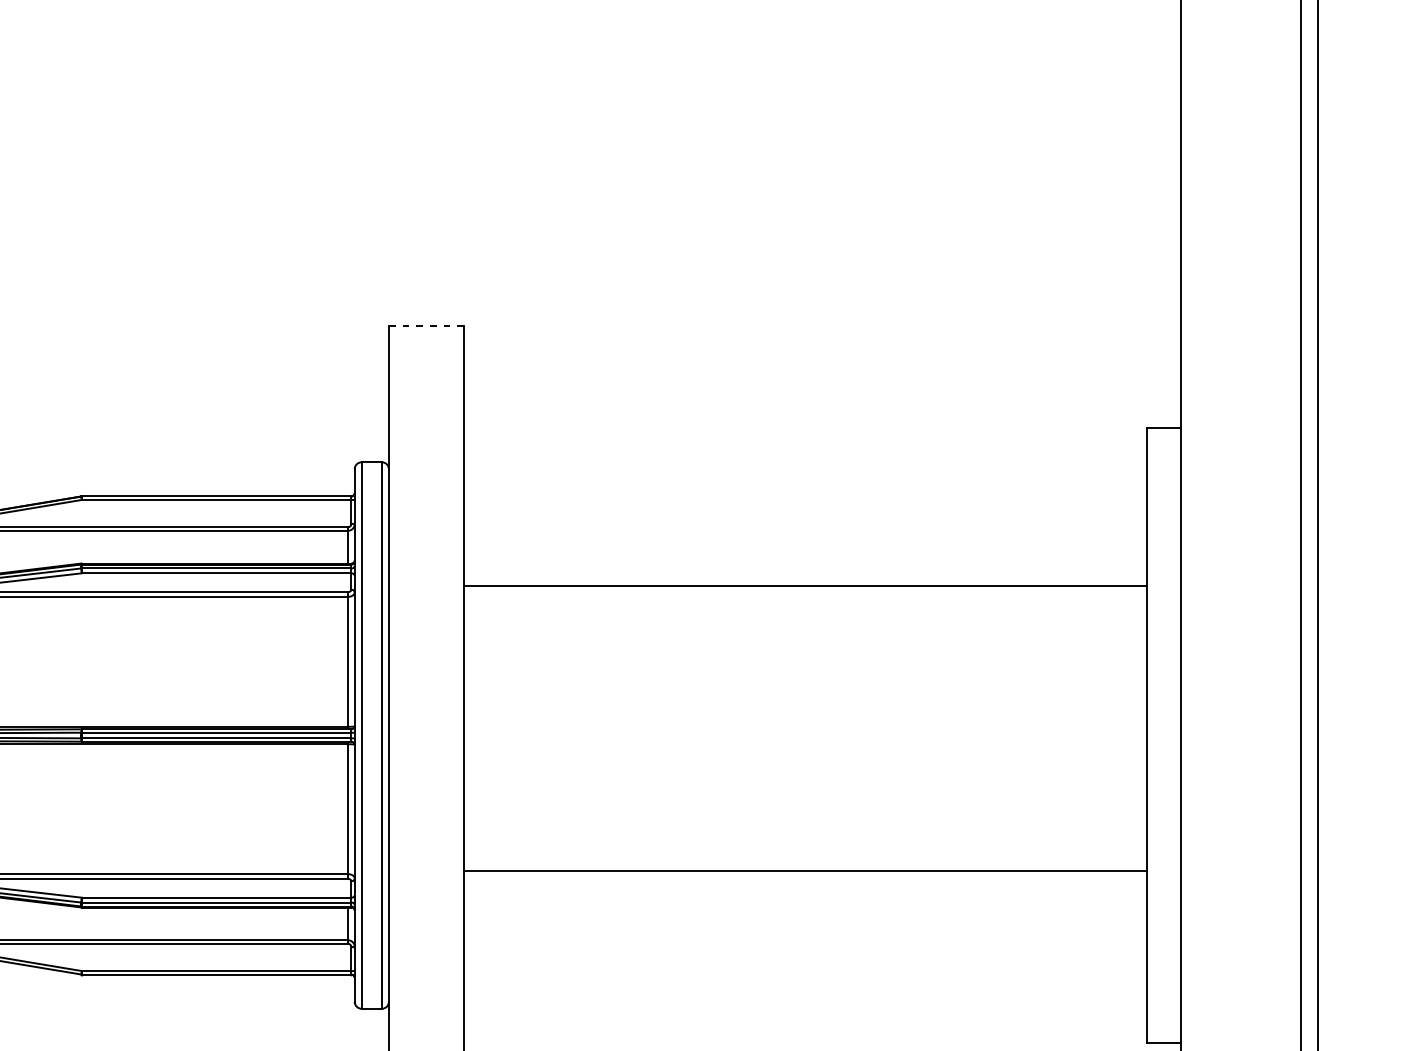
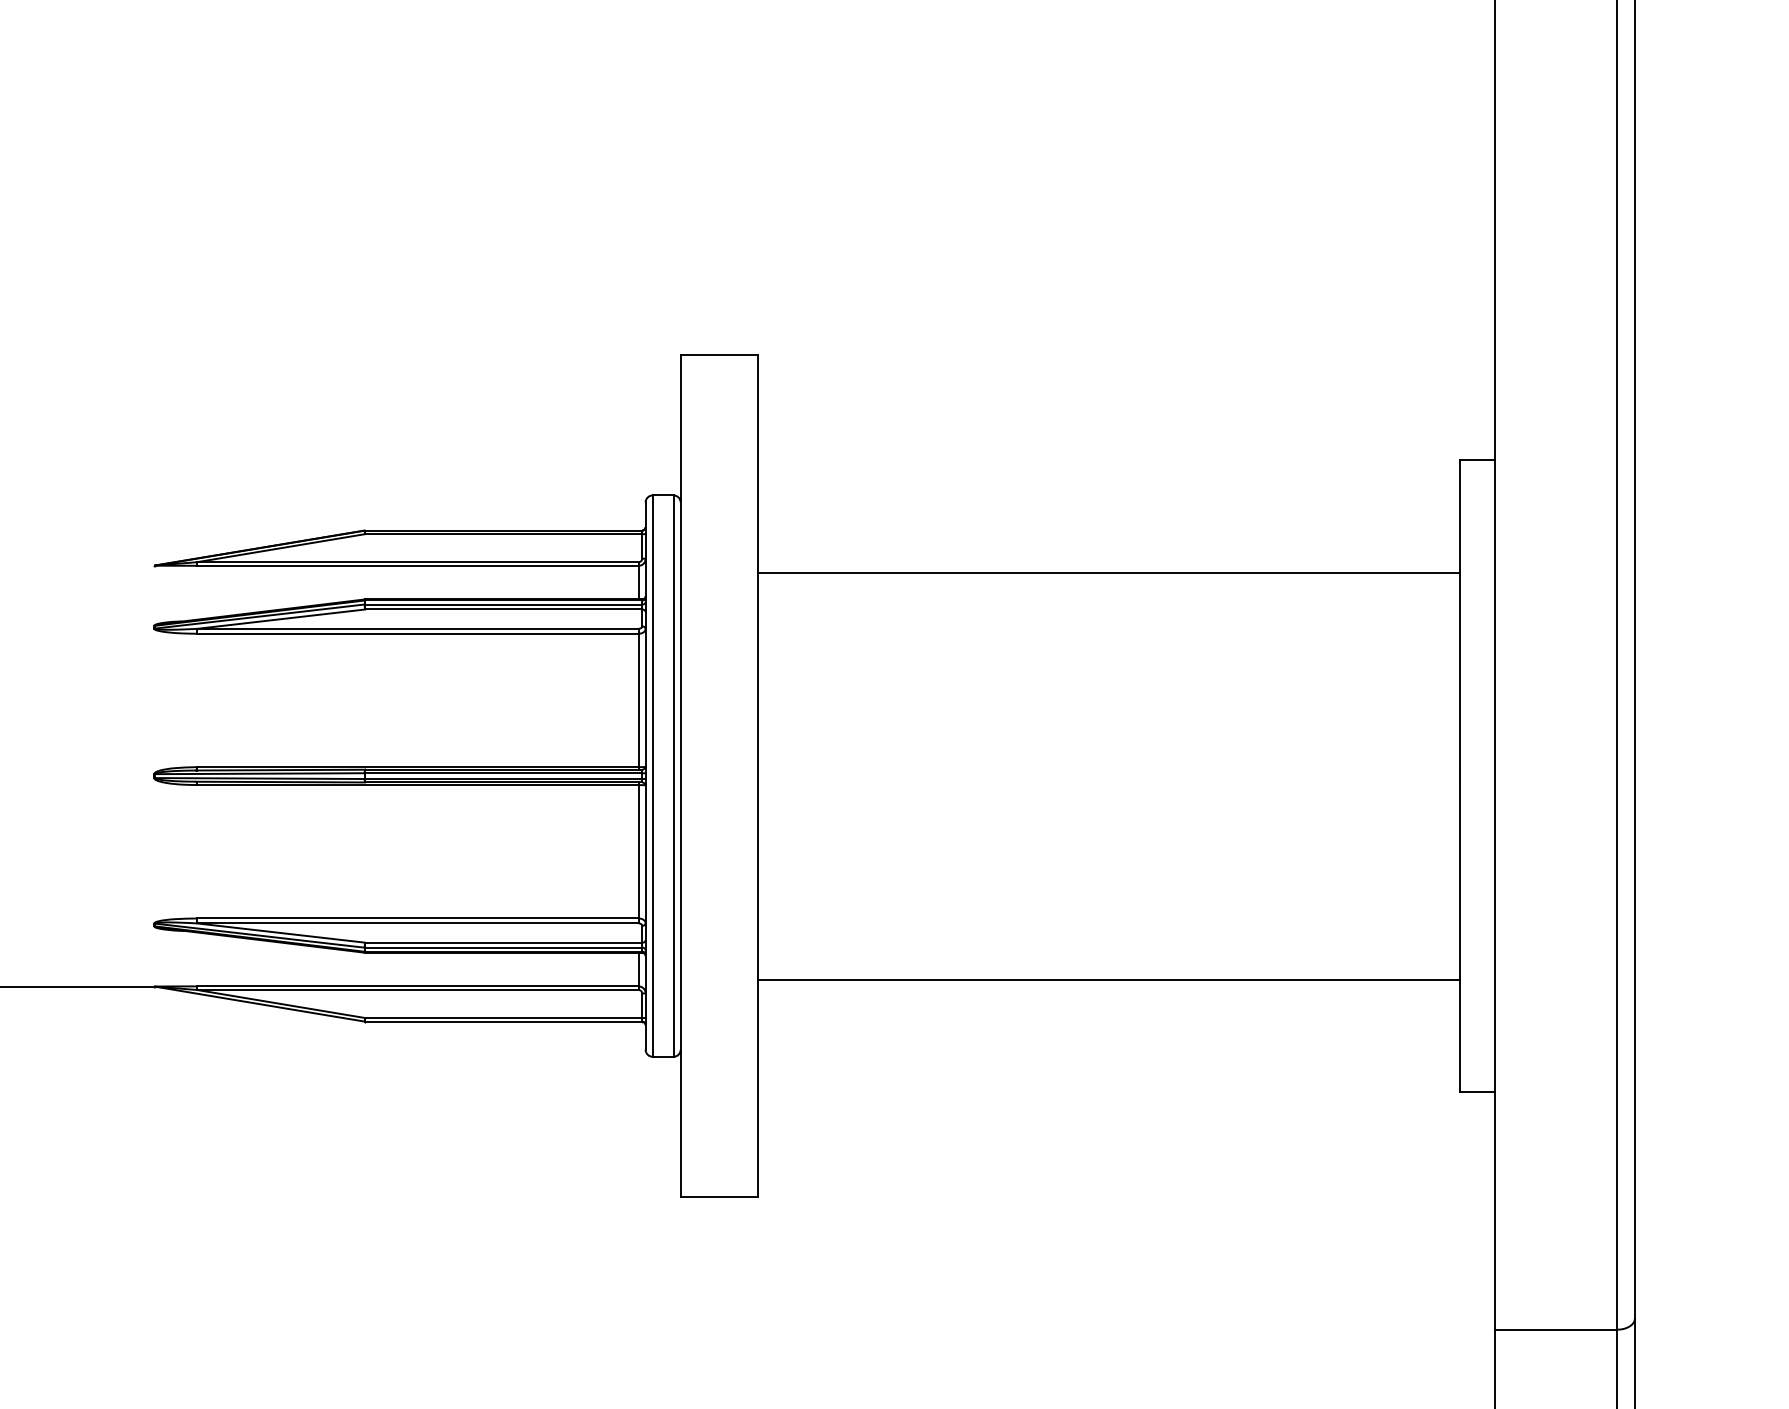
line: (426, 326) -> (719, 355), dashed -> solid
line: (805, 585) -> (1108, 572), moved
line: (805, 871) -> (1108, 979), moved

